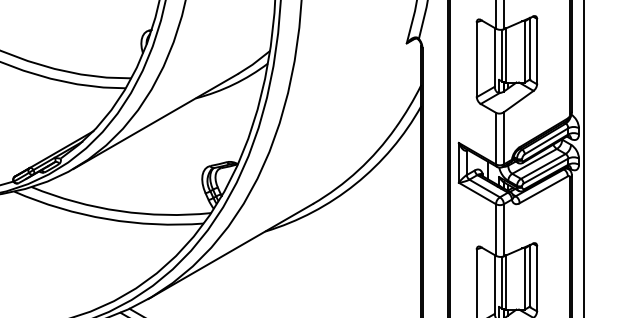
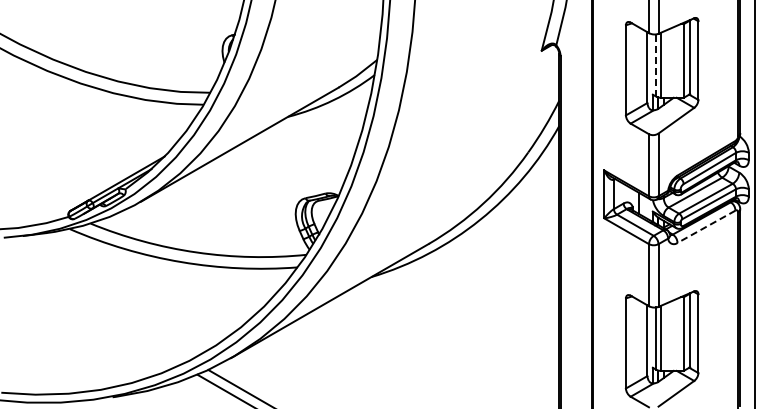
line: (502, 55) -> (656, 65), solid -> dashed
line: (543, 190) -> (706, 227), solid -> dashed

